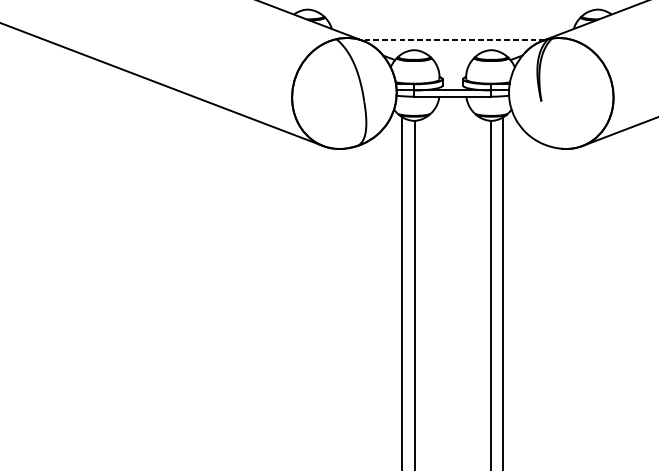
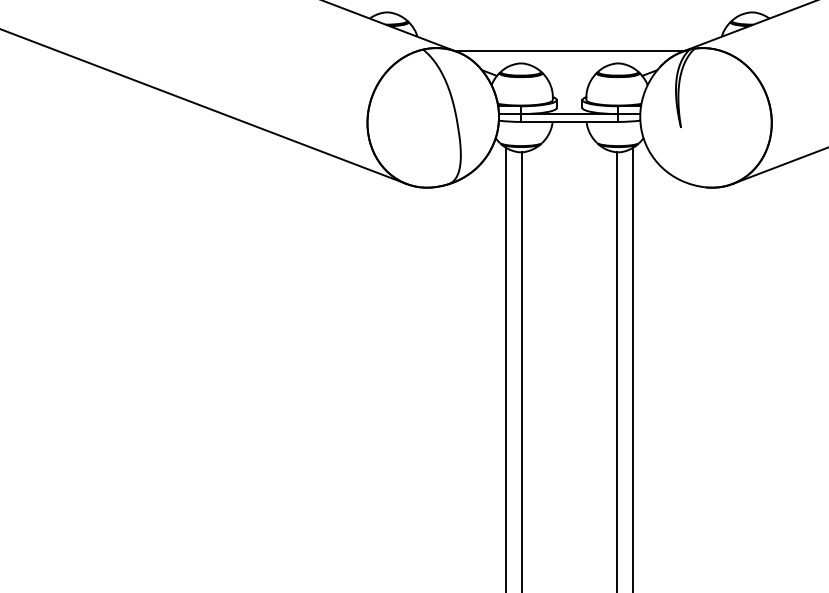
line: (452, 39) -> (569, 50), dashed -> solid

